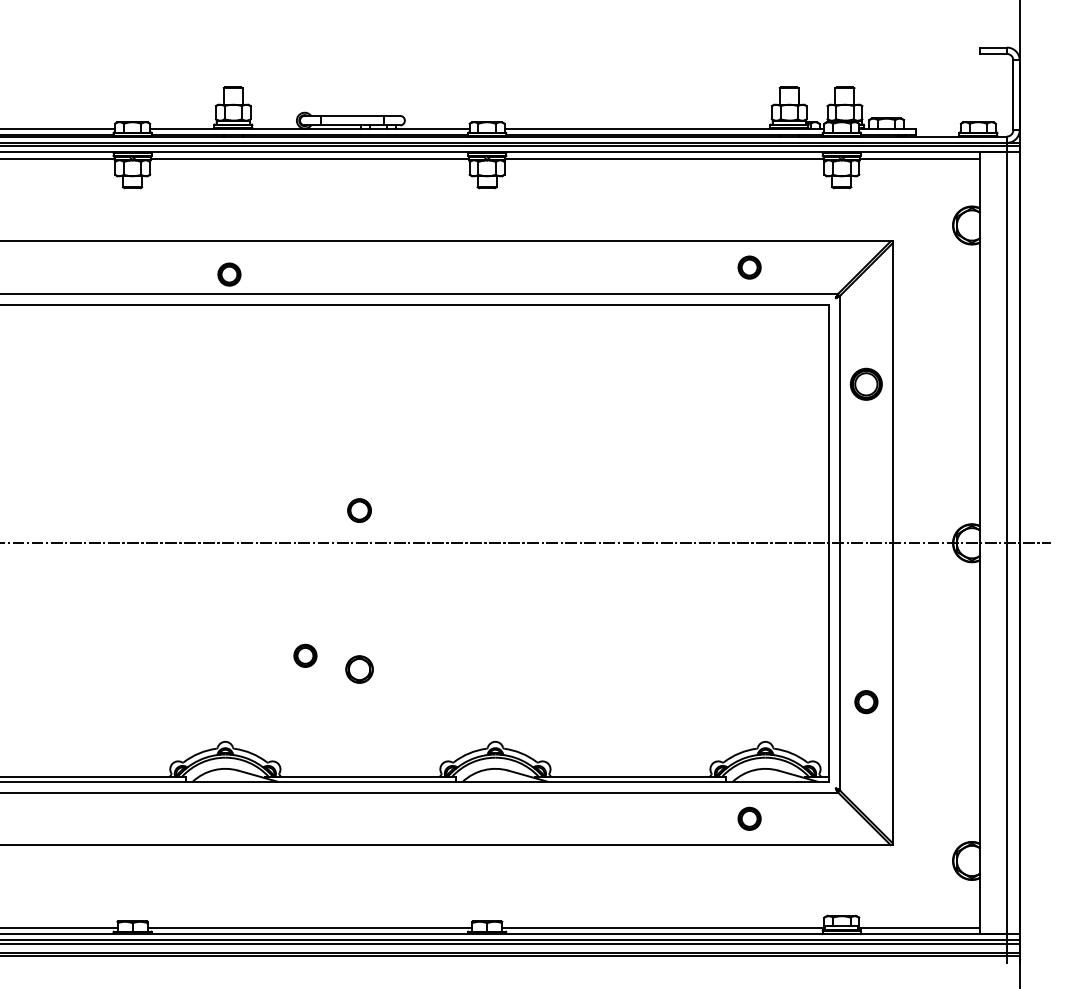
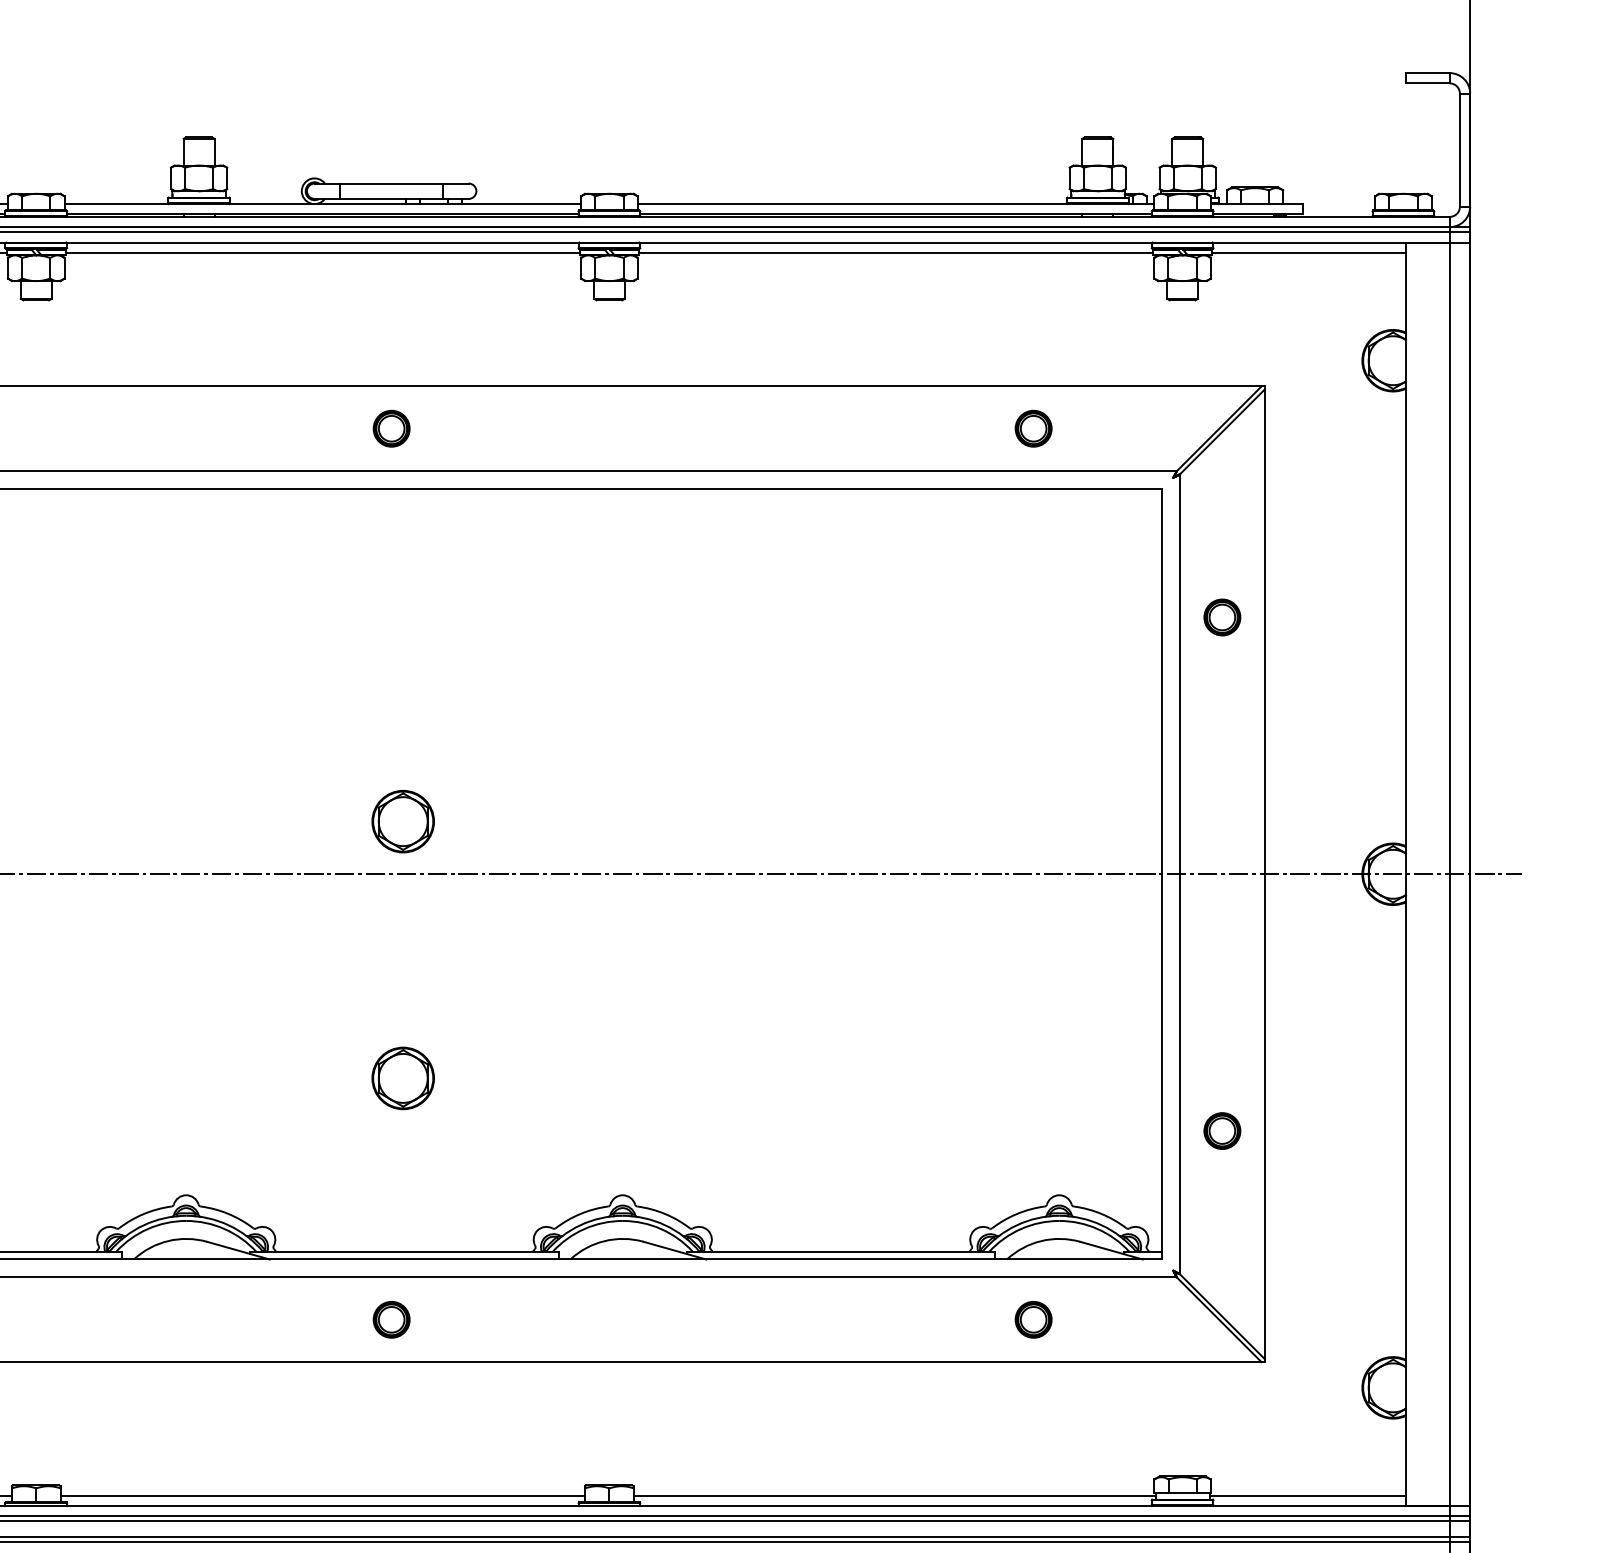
part: (229, 274) -> (391, 428), moved
part: (866, 384) -> (1222, 617), size x0.71
part: (359, 510) -> (403, 821), size x1.67
part: (305, 655) -> (391, 1319), moved
part: (359, 669) -> (403, 1078), size x1.43

